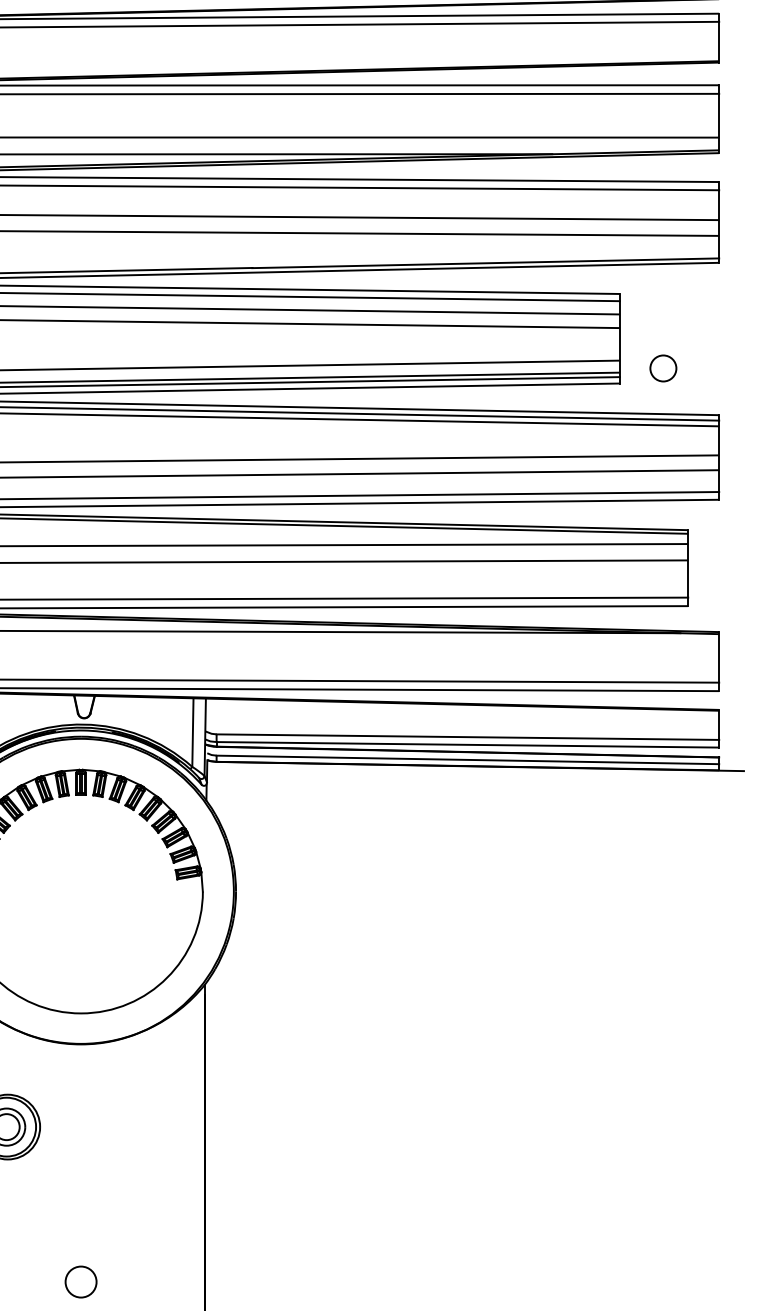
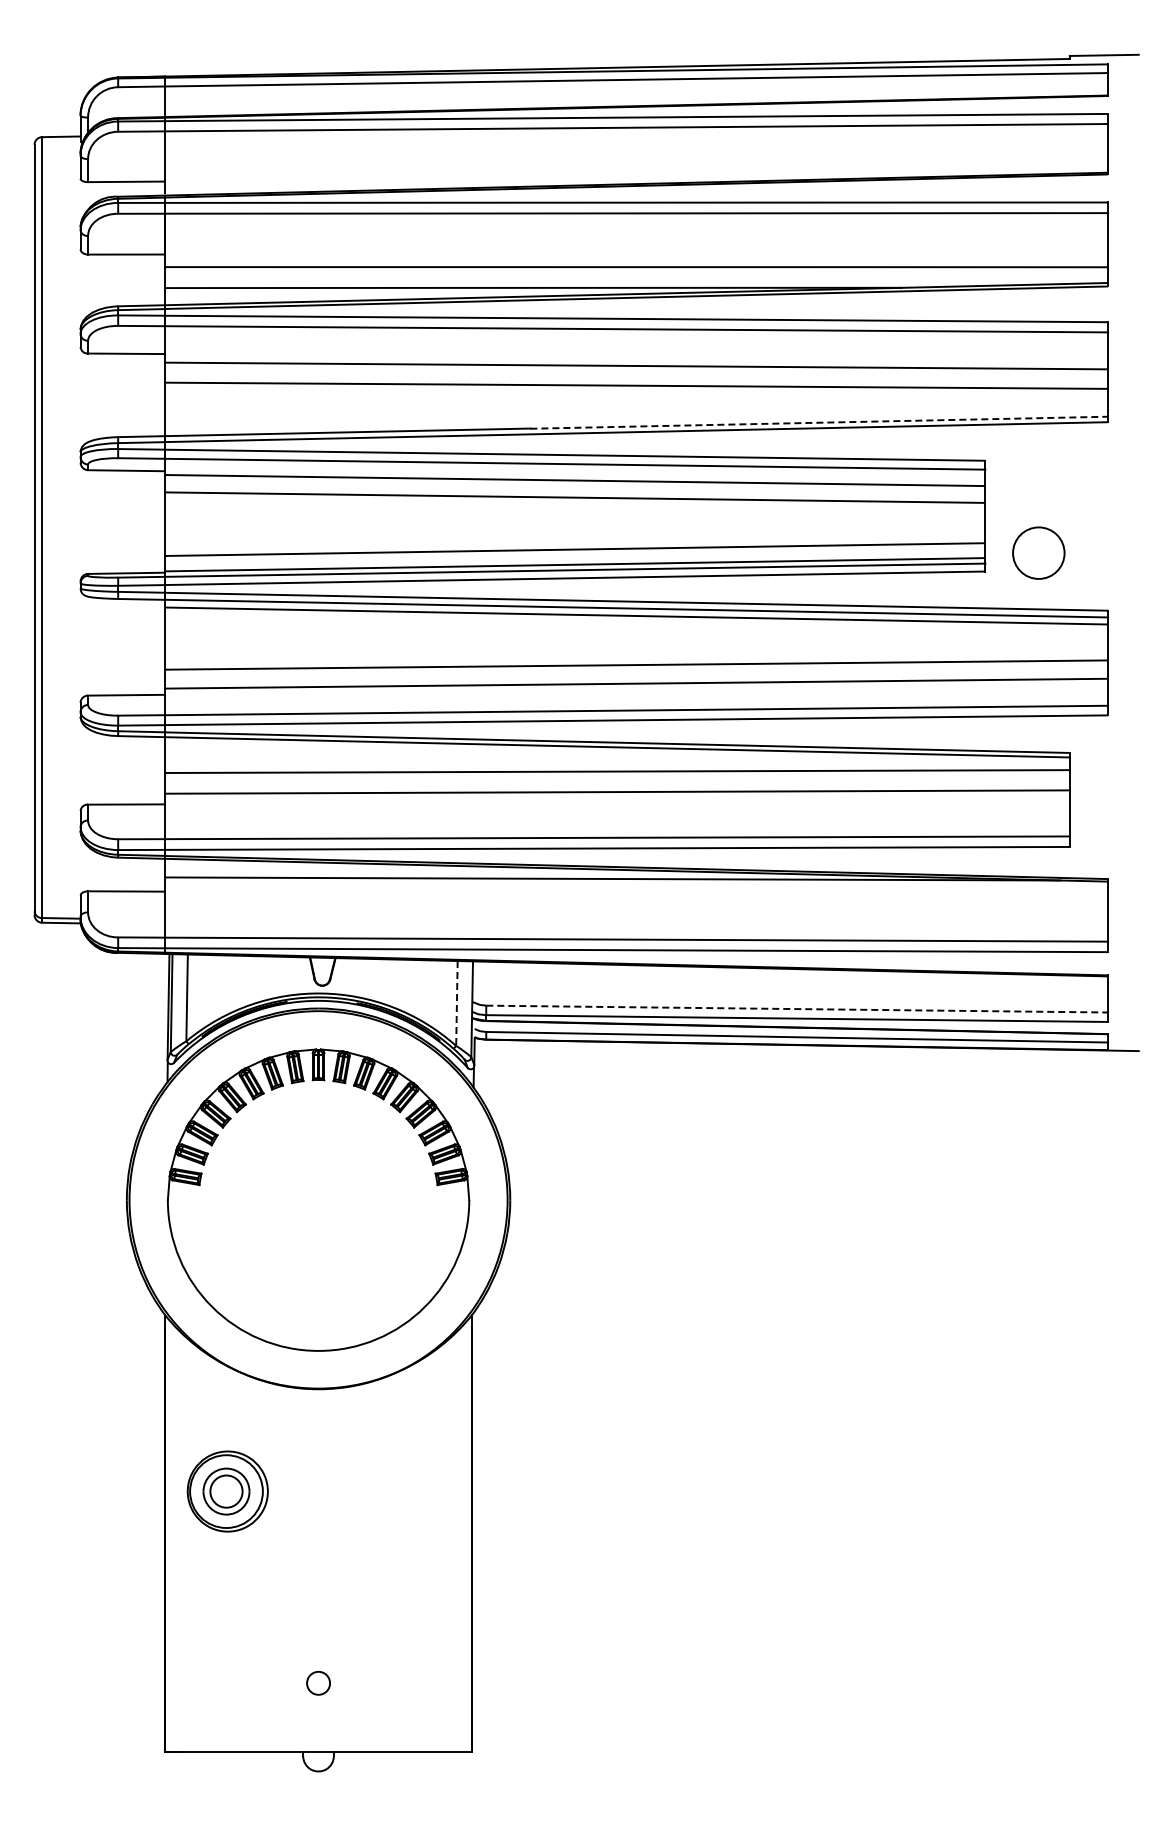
line: (485, 263) -> (819, 422), solid -> dashed
circle: (663, 368) -> (1039, 552), size x1.6
line: (192, 732) -> (456, 1003), solid -> dashed
line: (468, 737) -> (797, 1009), solid -> dashed
circle: (81, 1282) -> (318, 1683), size x0.6

